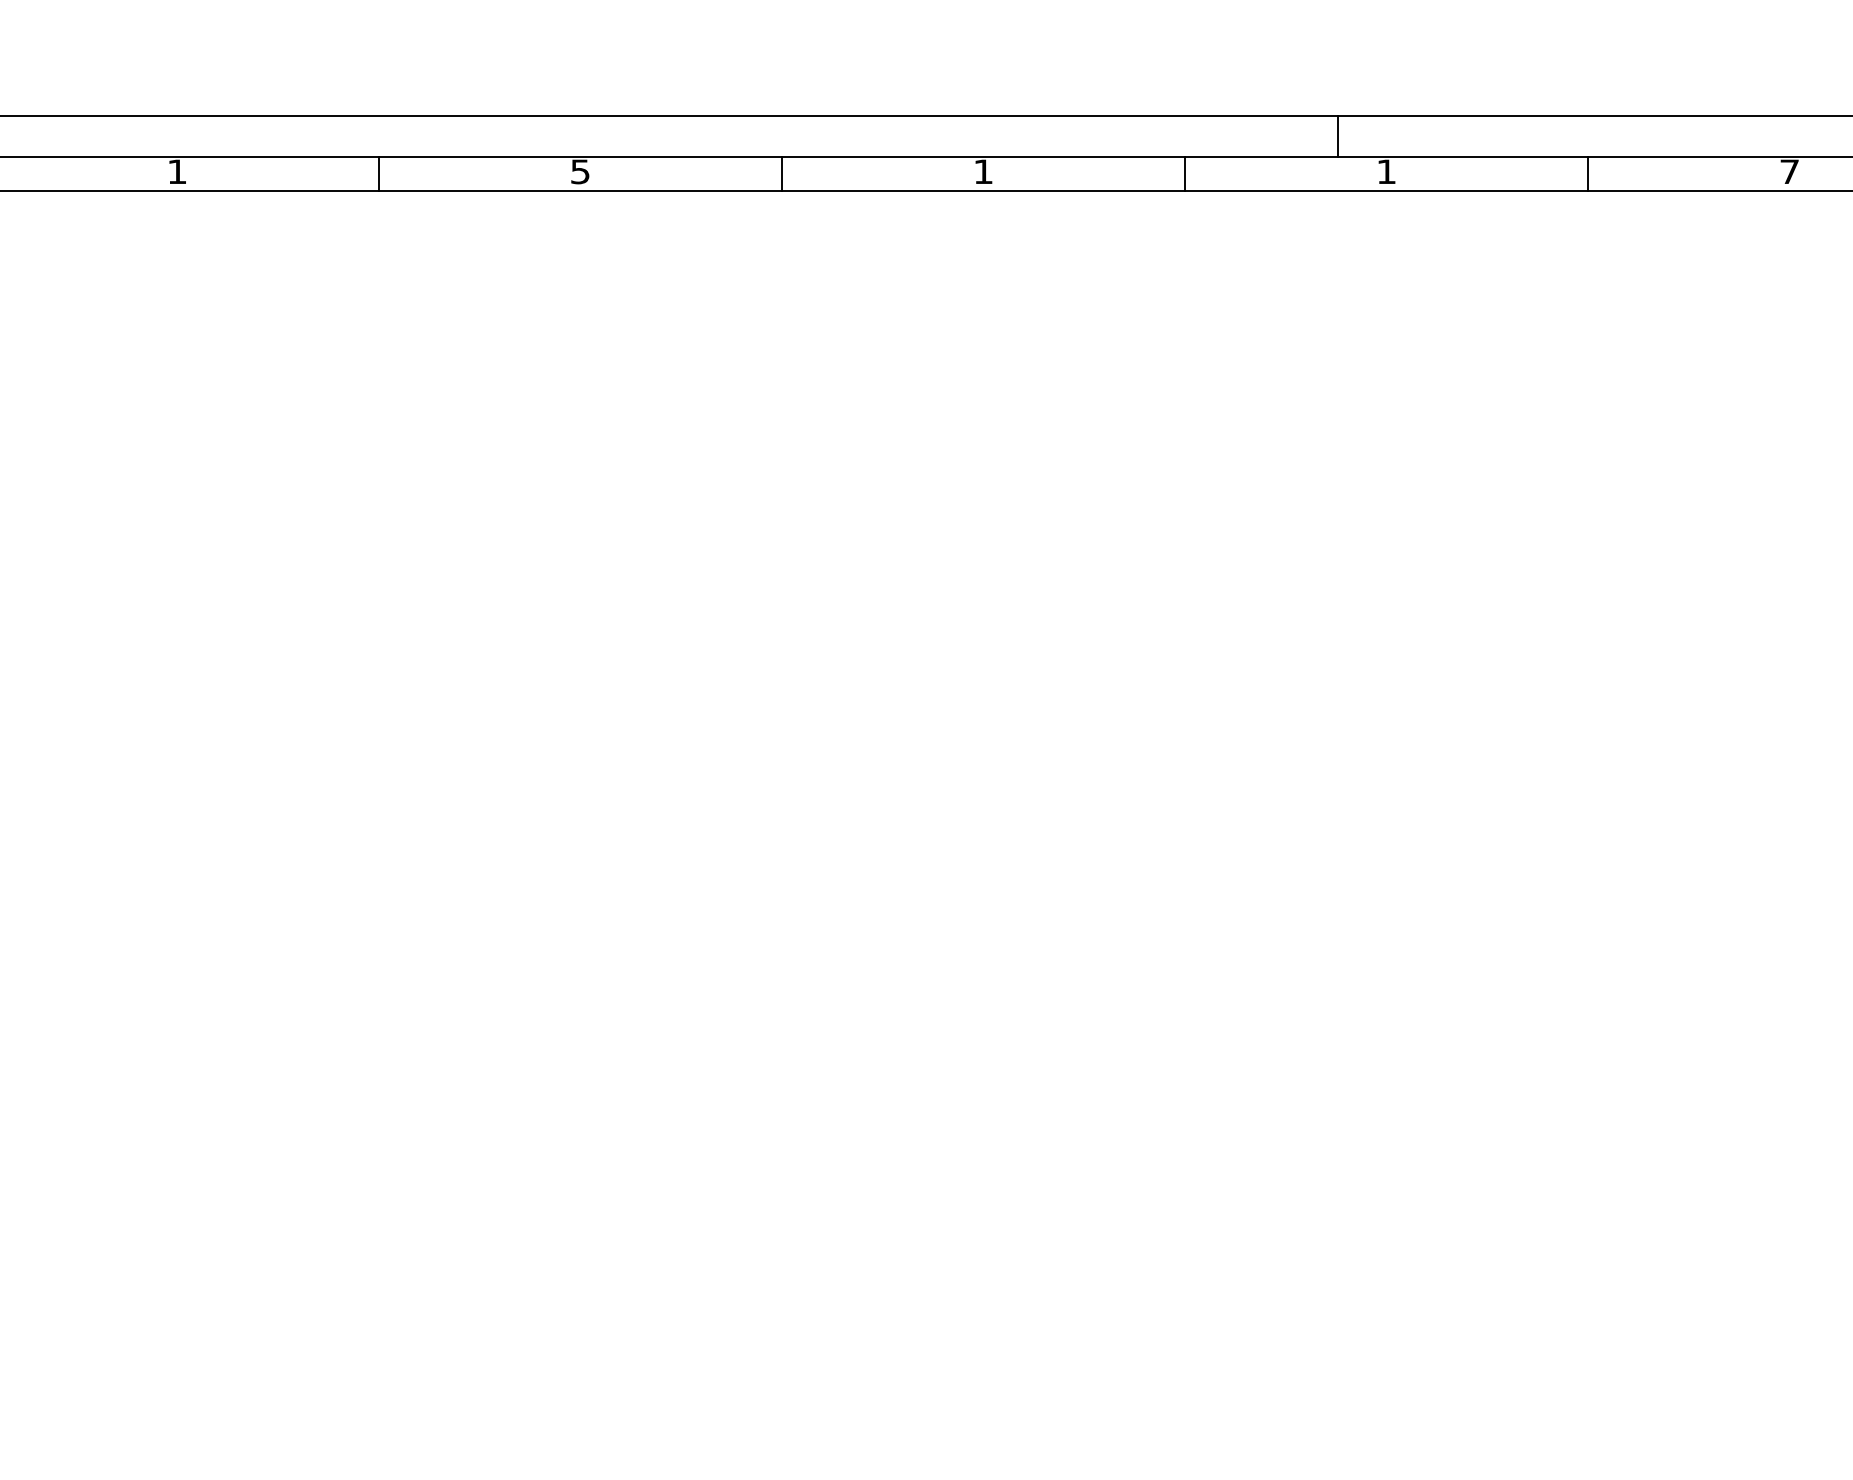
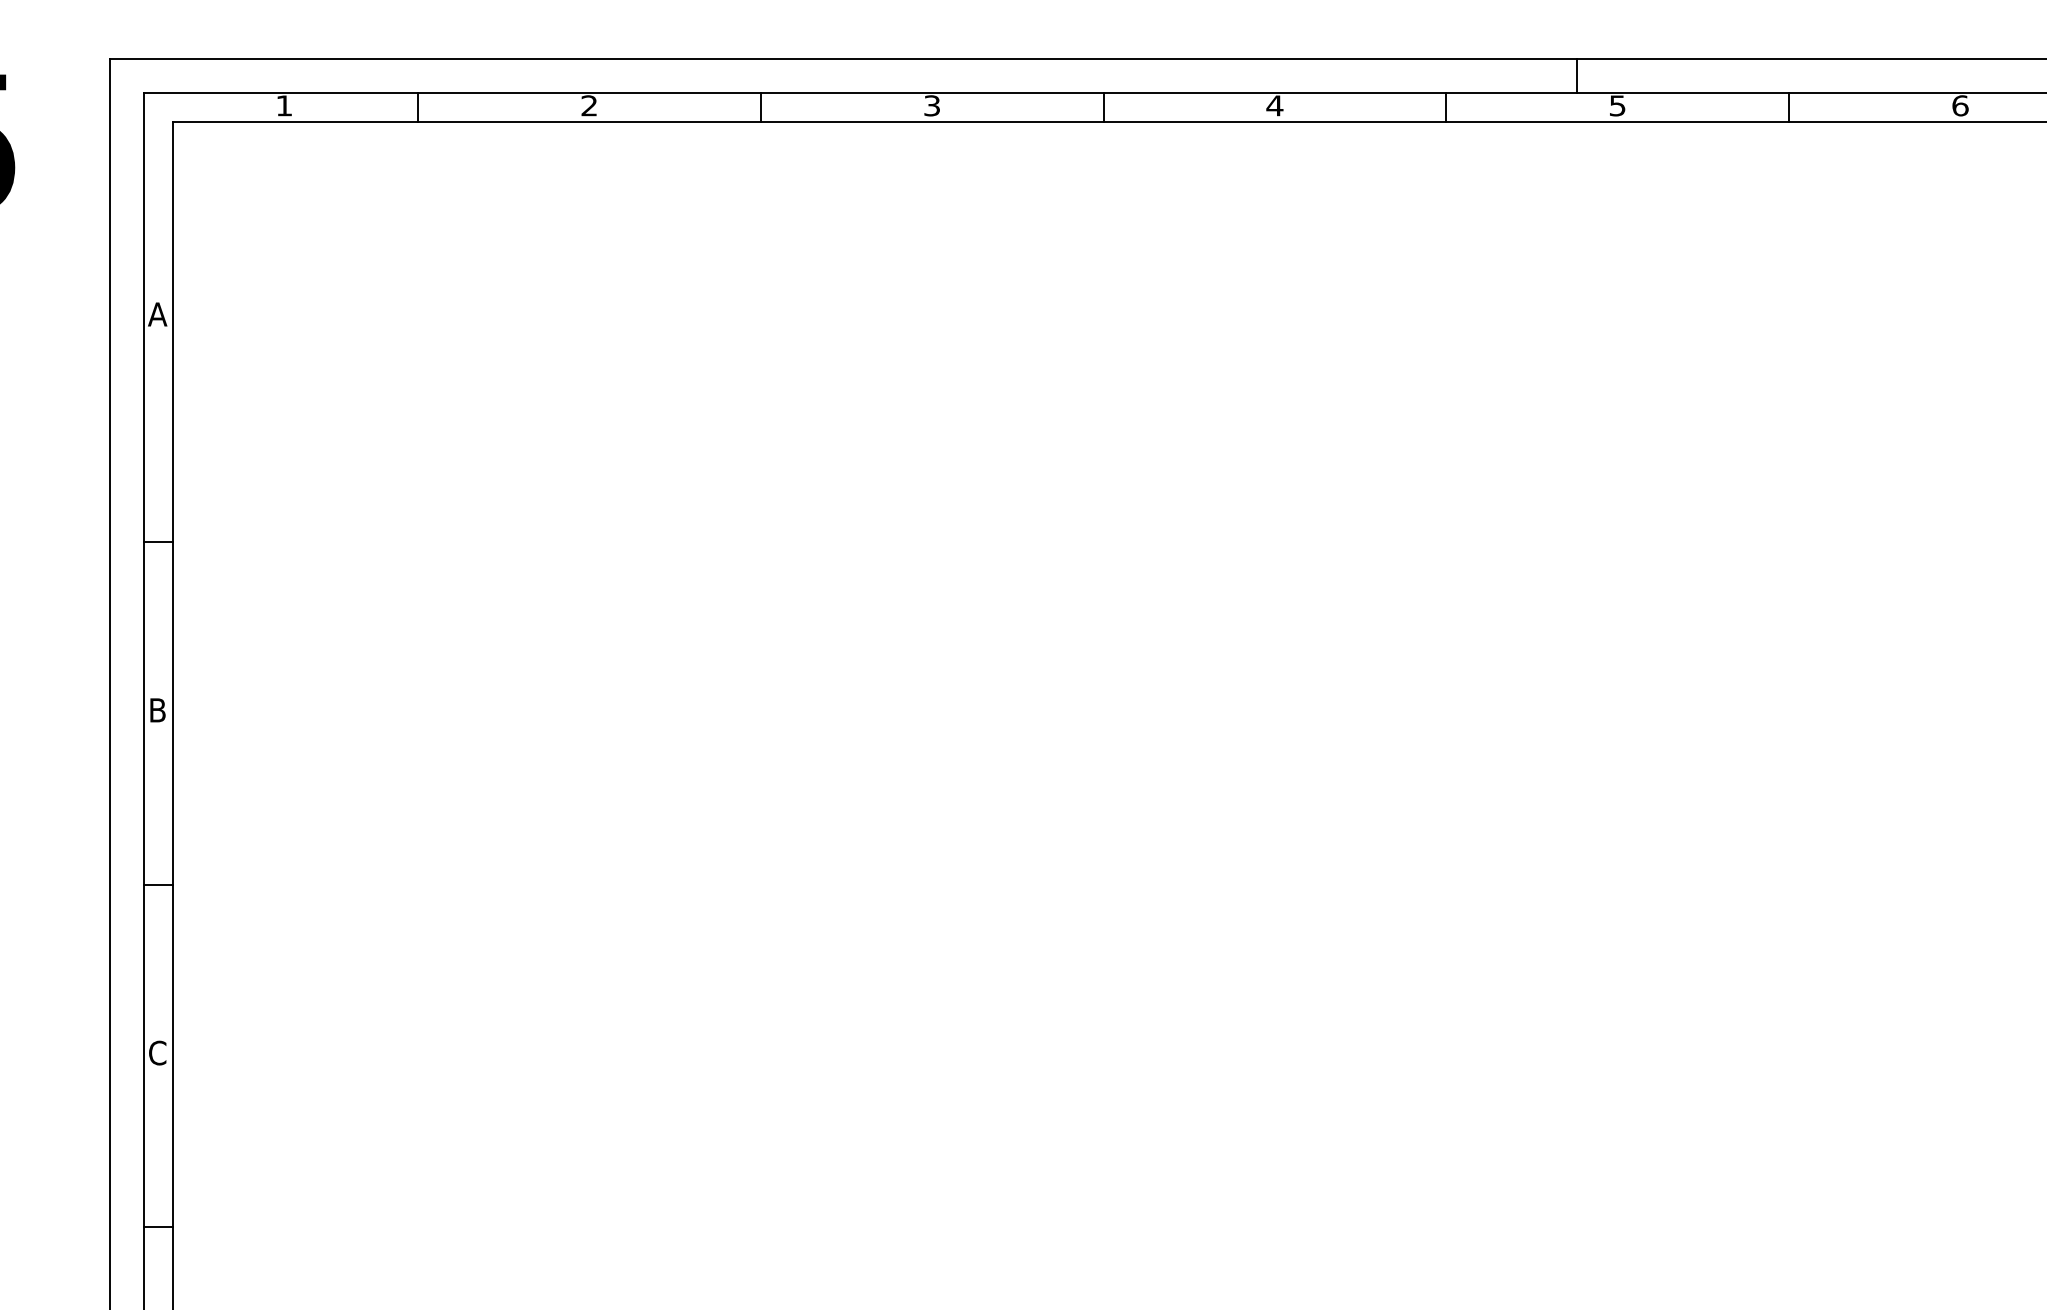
text: (176, 171) -> (588, 105), 1 -> 2
text: (580, 171) -> (932, 105), 5 -> 3
text: (982, 171) -> (1274, 105), 1 -> 4
text: (1386, 171) -> (1617, 105), 1 -> 5
text: (1789, 171) -> (1960, 105), 7 -> 6

